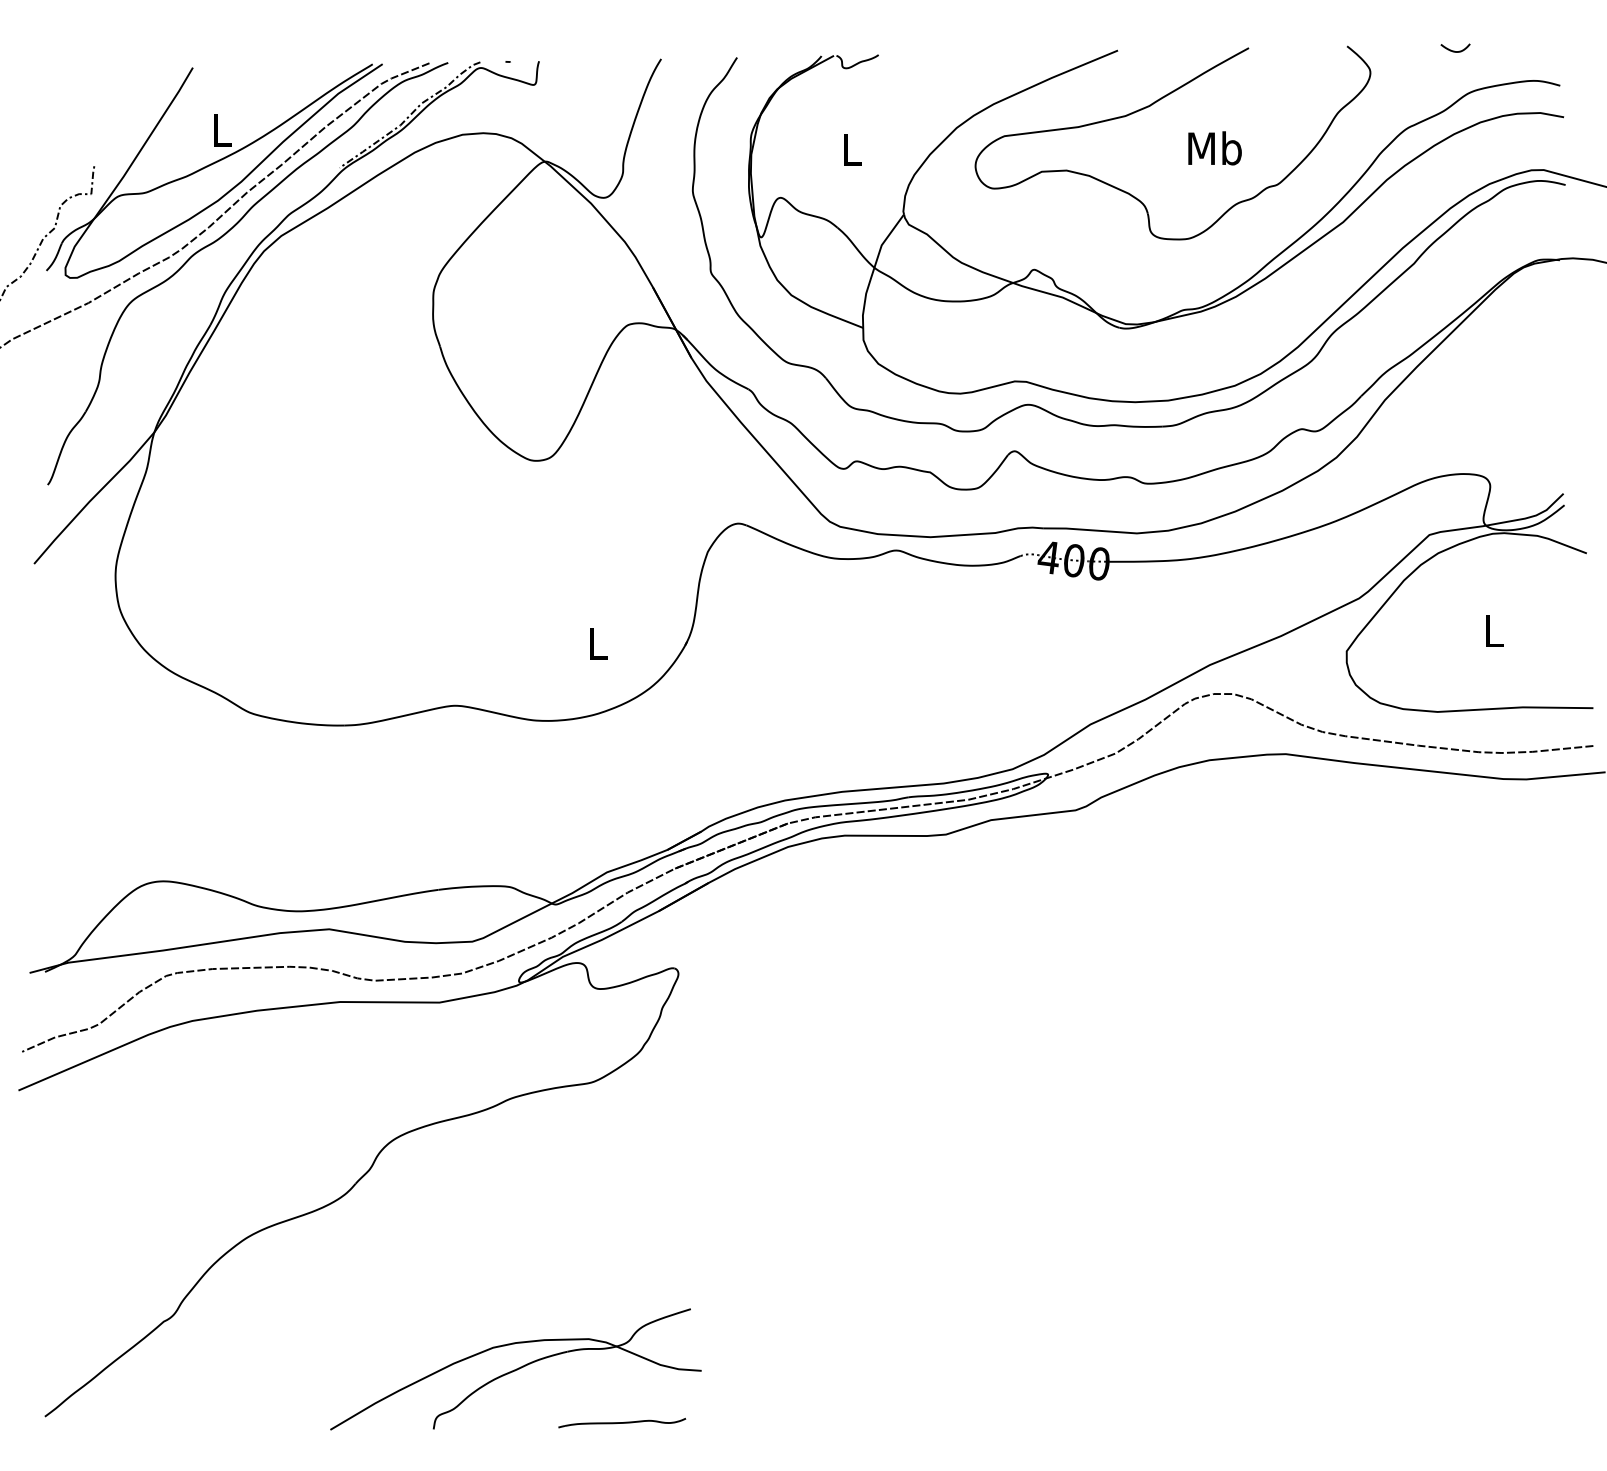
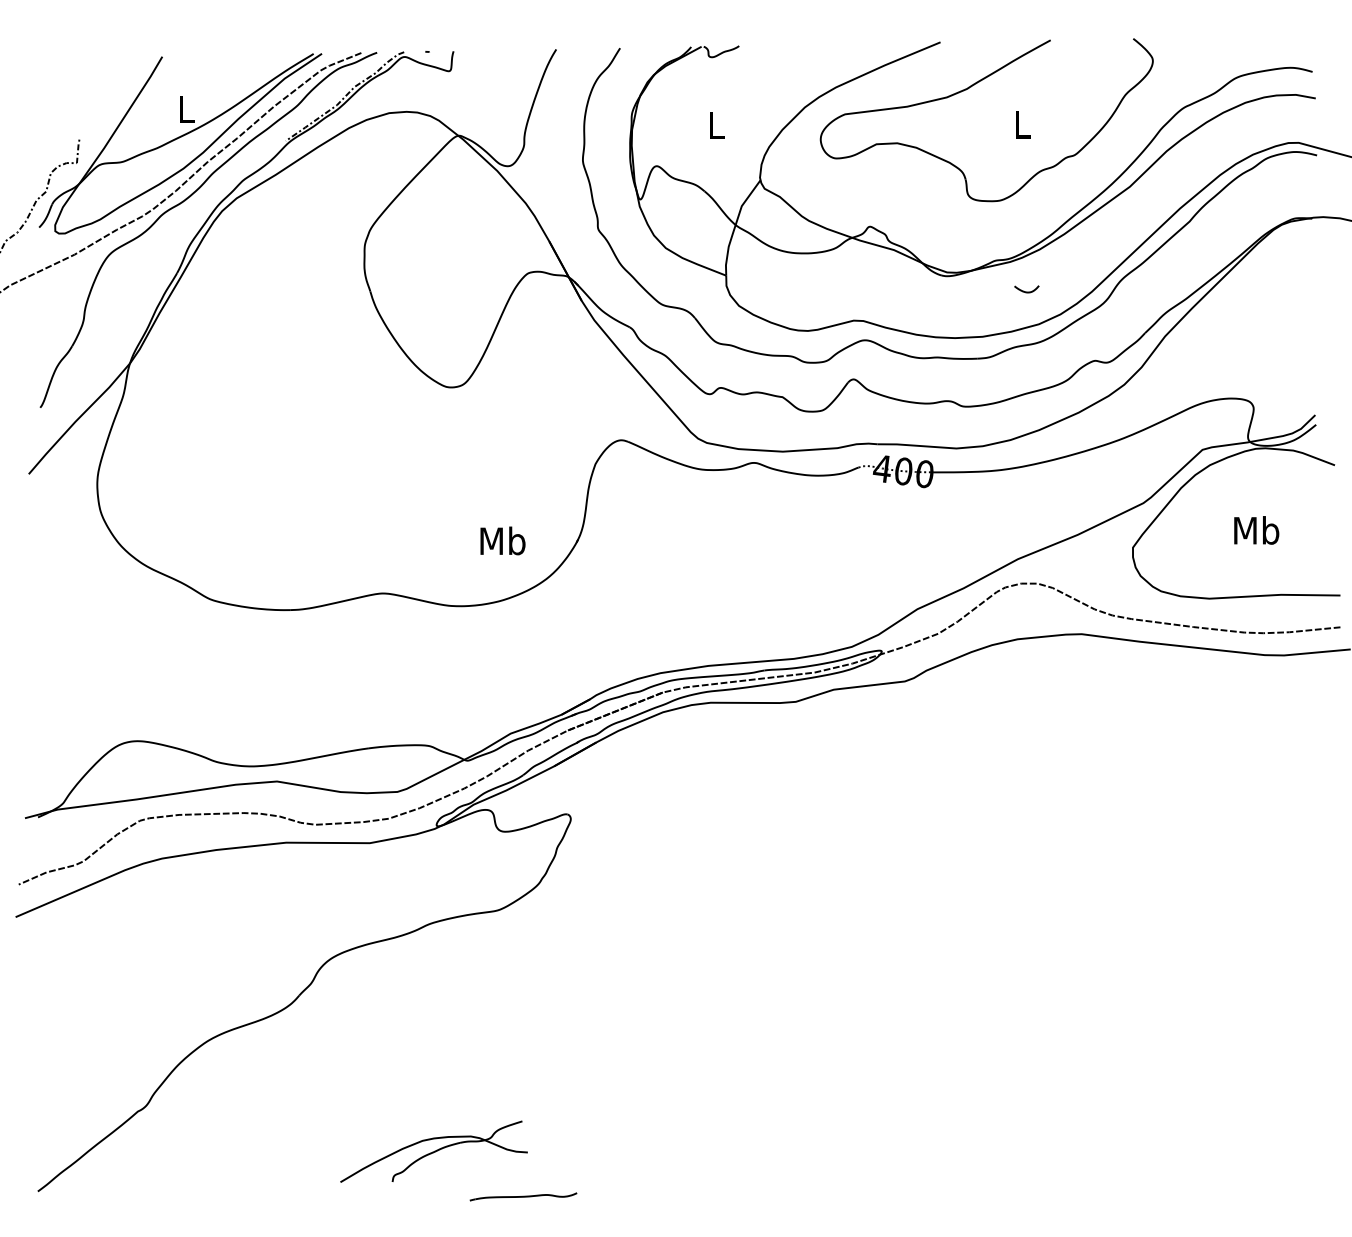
curve: (1454, 50) -> (1025, 291), moved
text: (1214, 148) -> (1021, 124), Mb -> L
text: (1493, 630) -> (1256, 530), L -> Mb
text: (597, 643) -> (502, 541), L -> Mb
part: (515, 1369) -> (433, 1151), size x0.6

